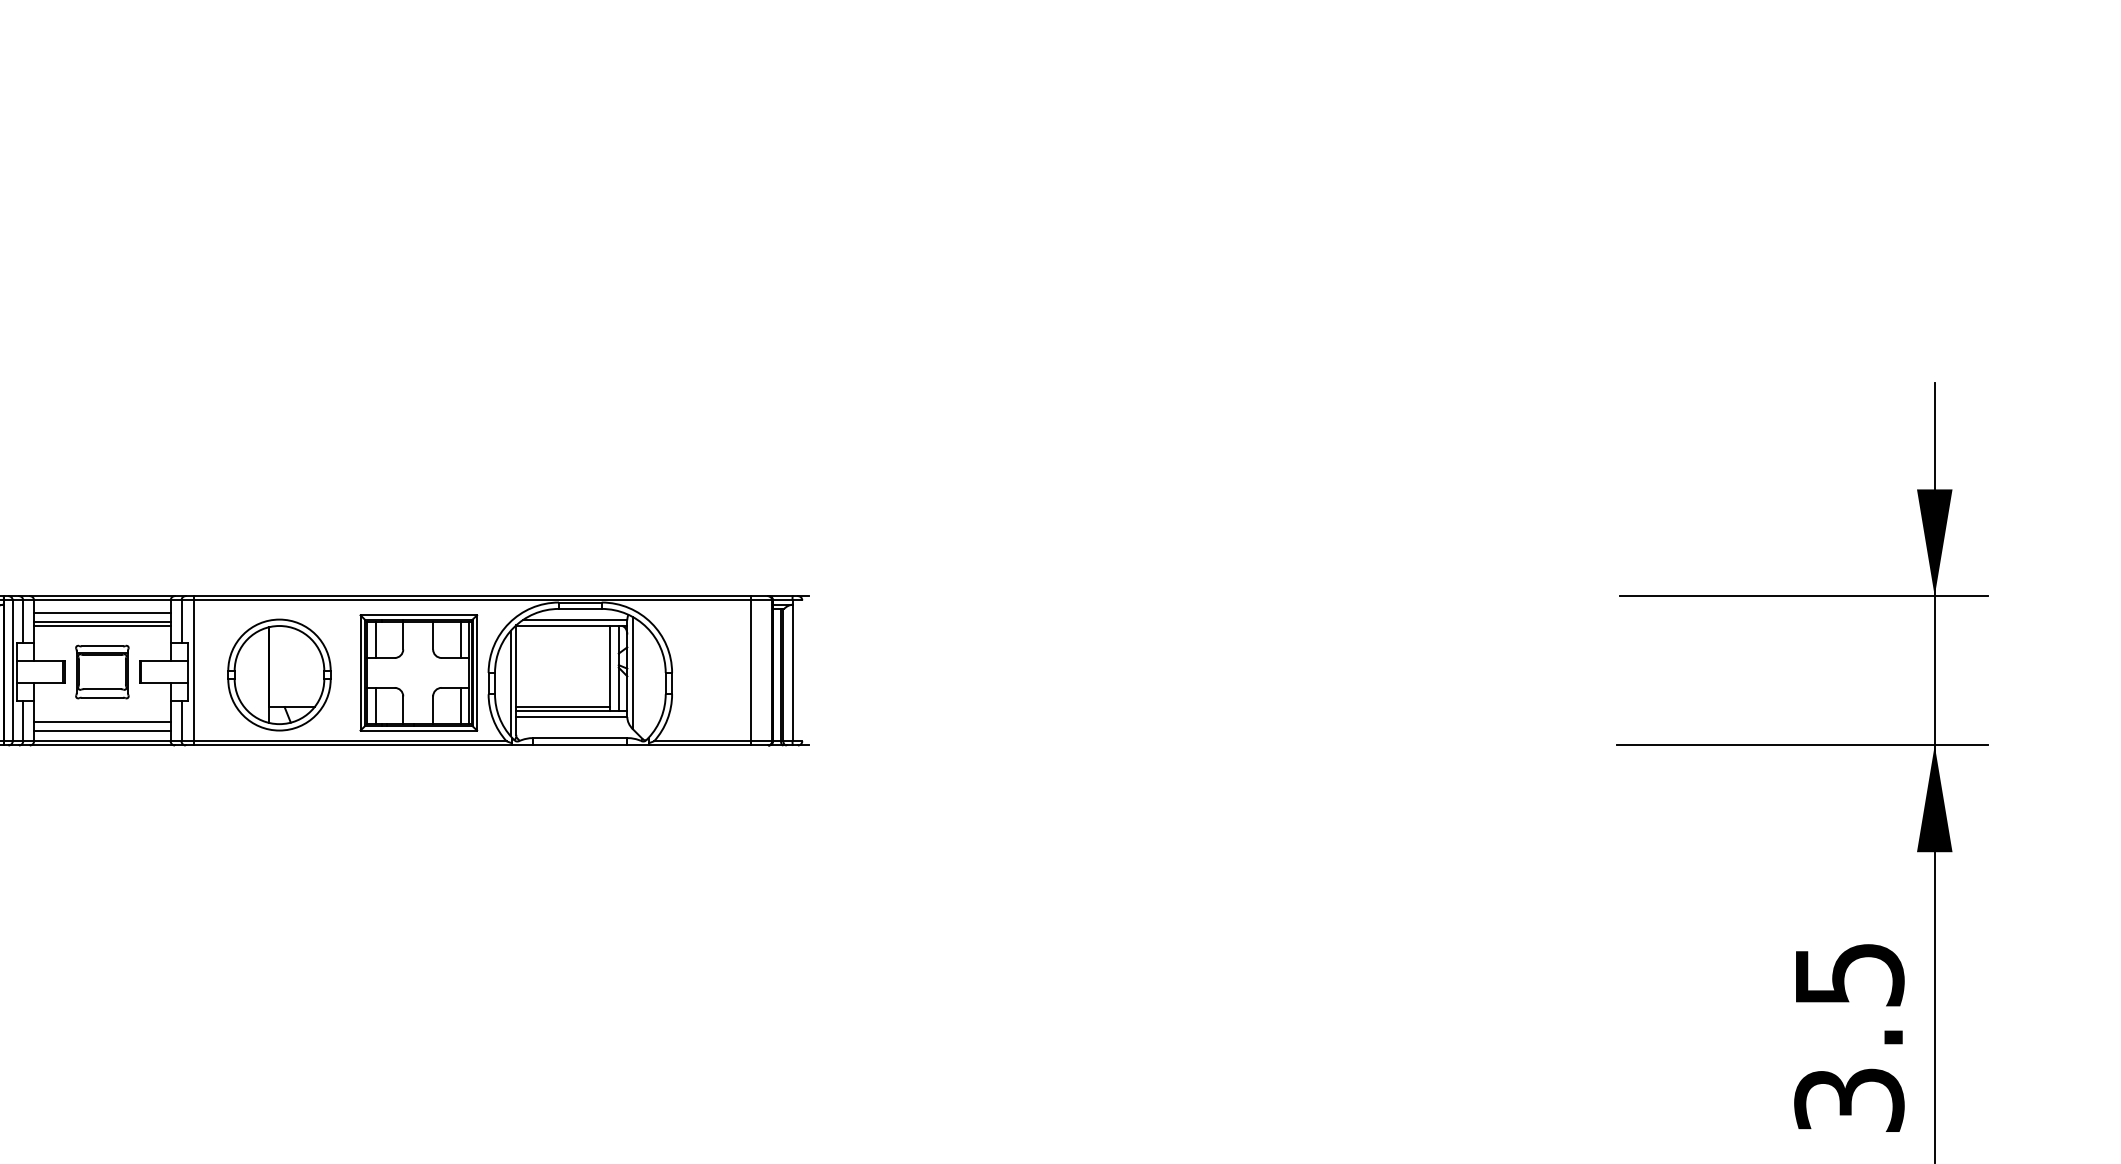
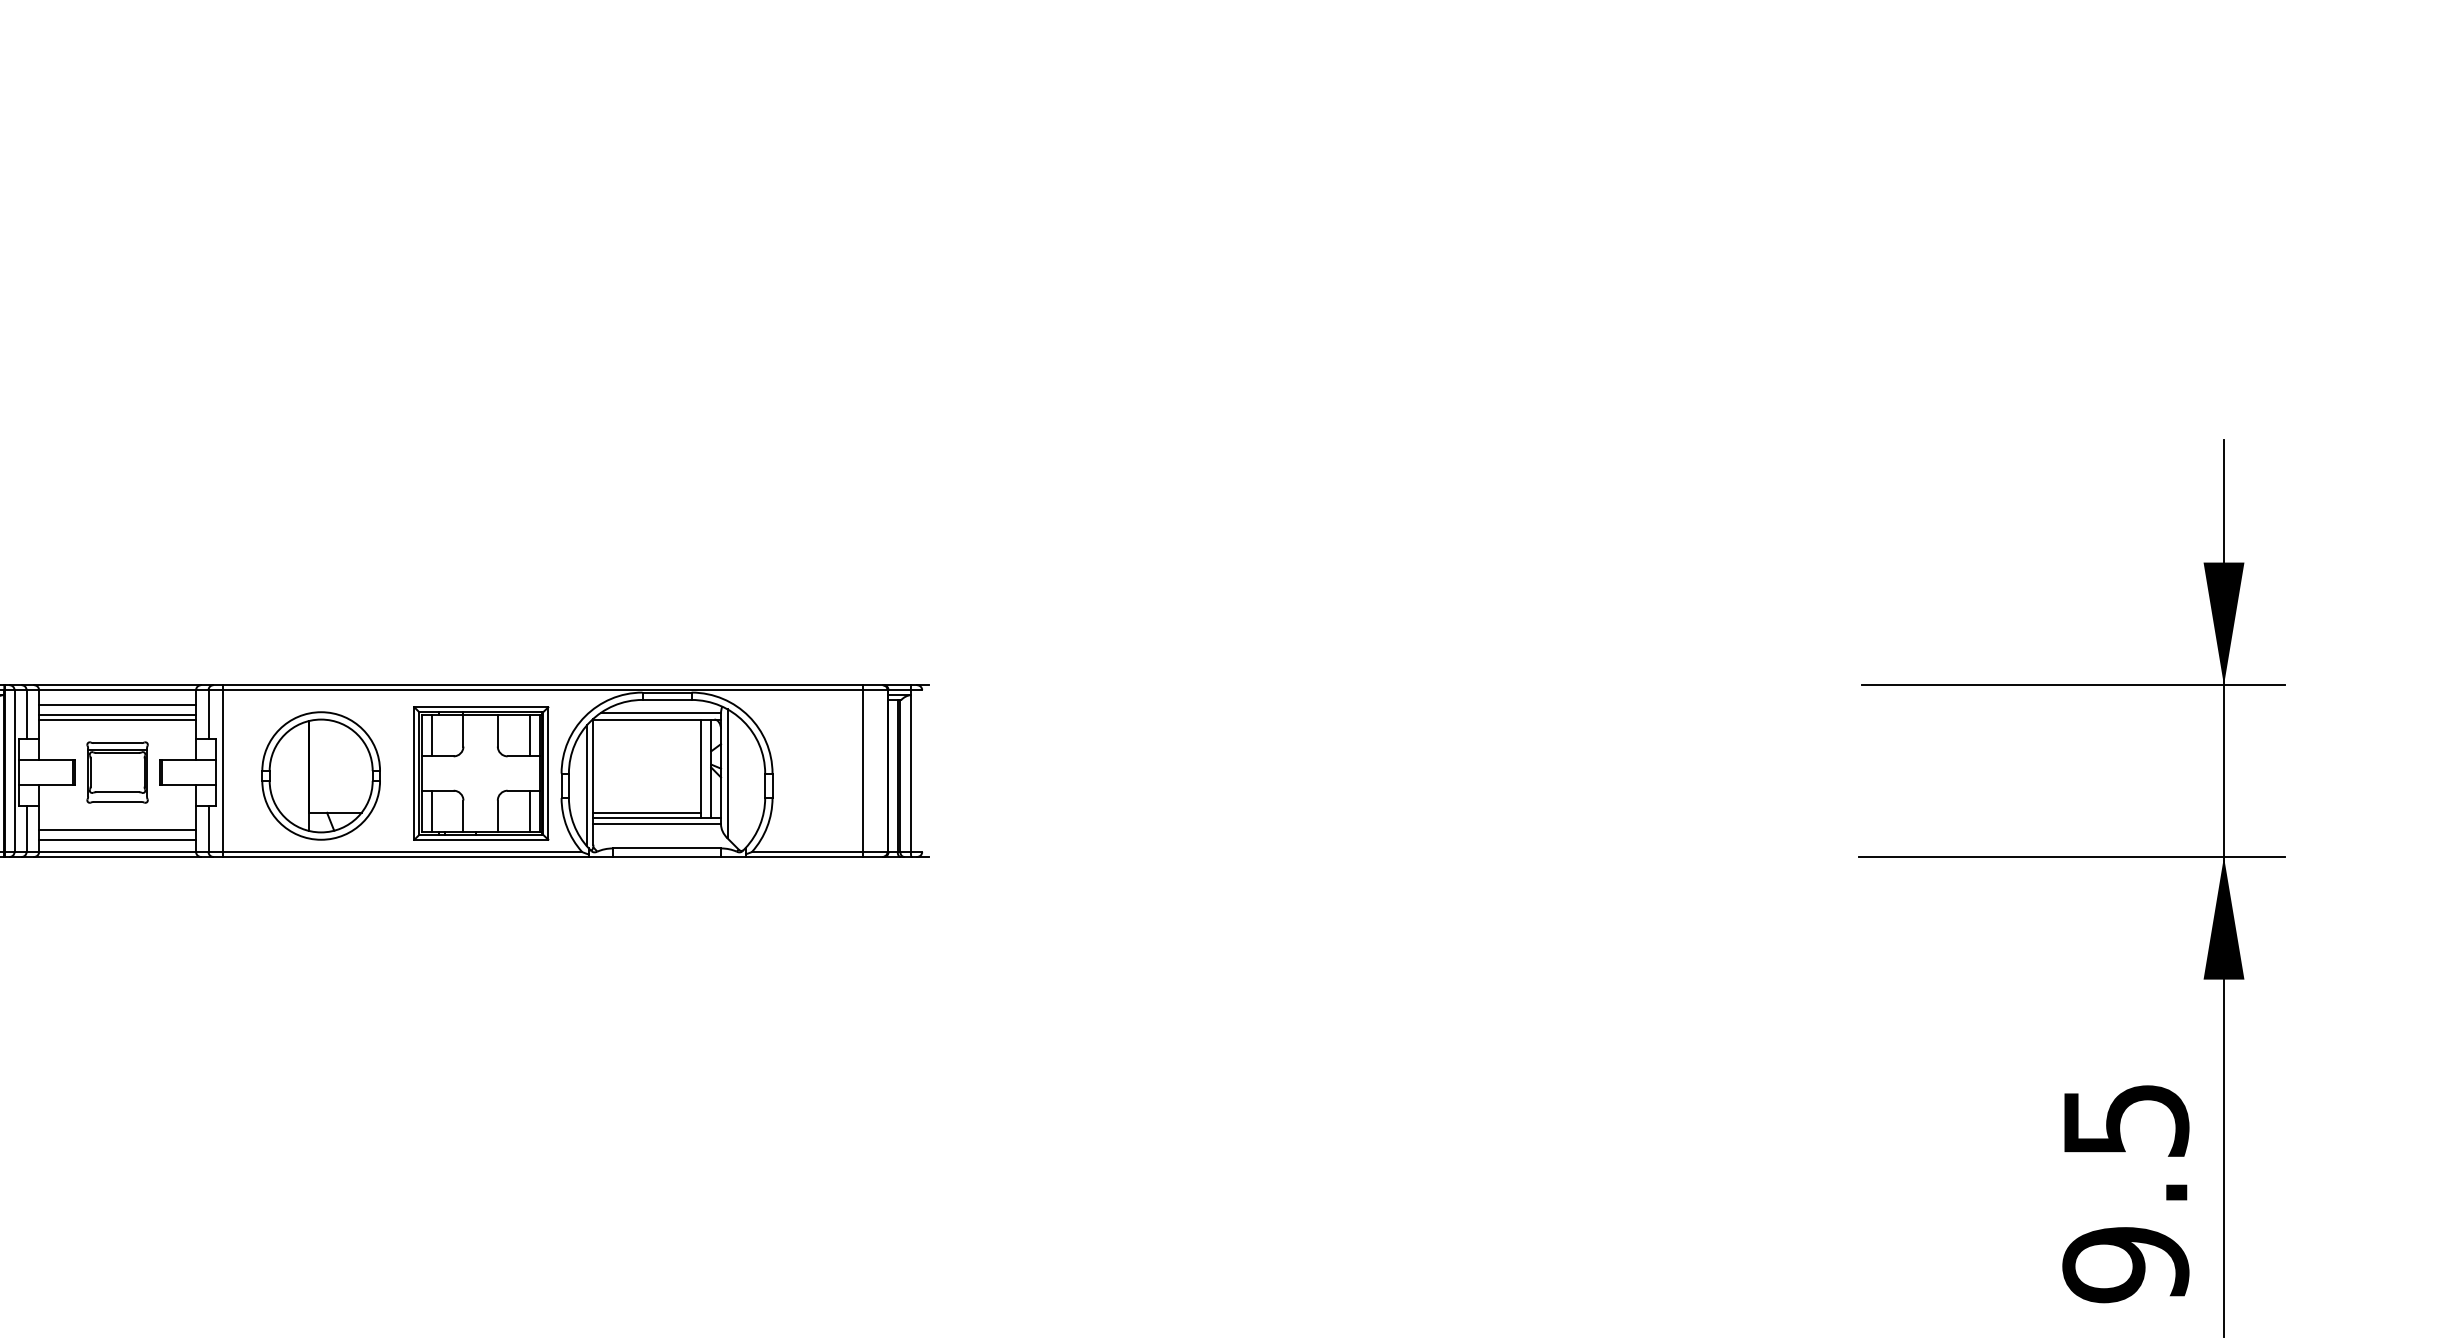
text: (1849, 1100) -> (2125, 1265), 3.5 -> 9.5

